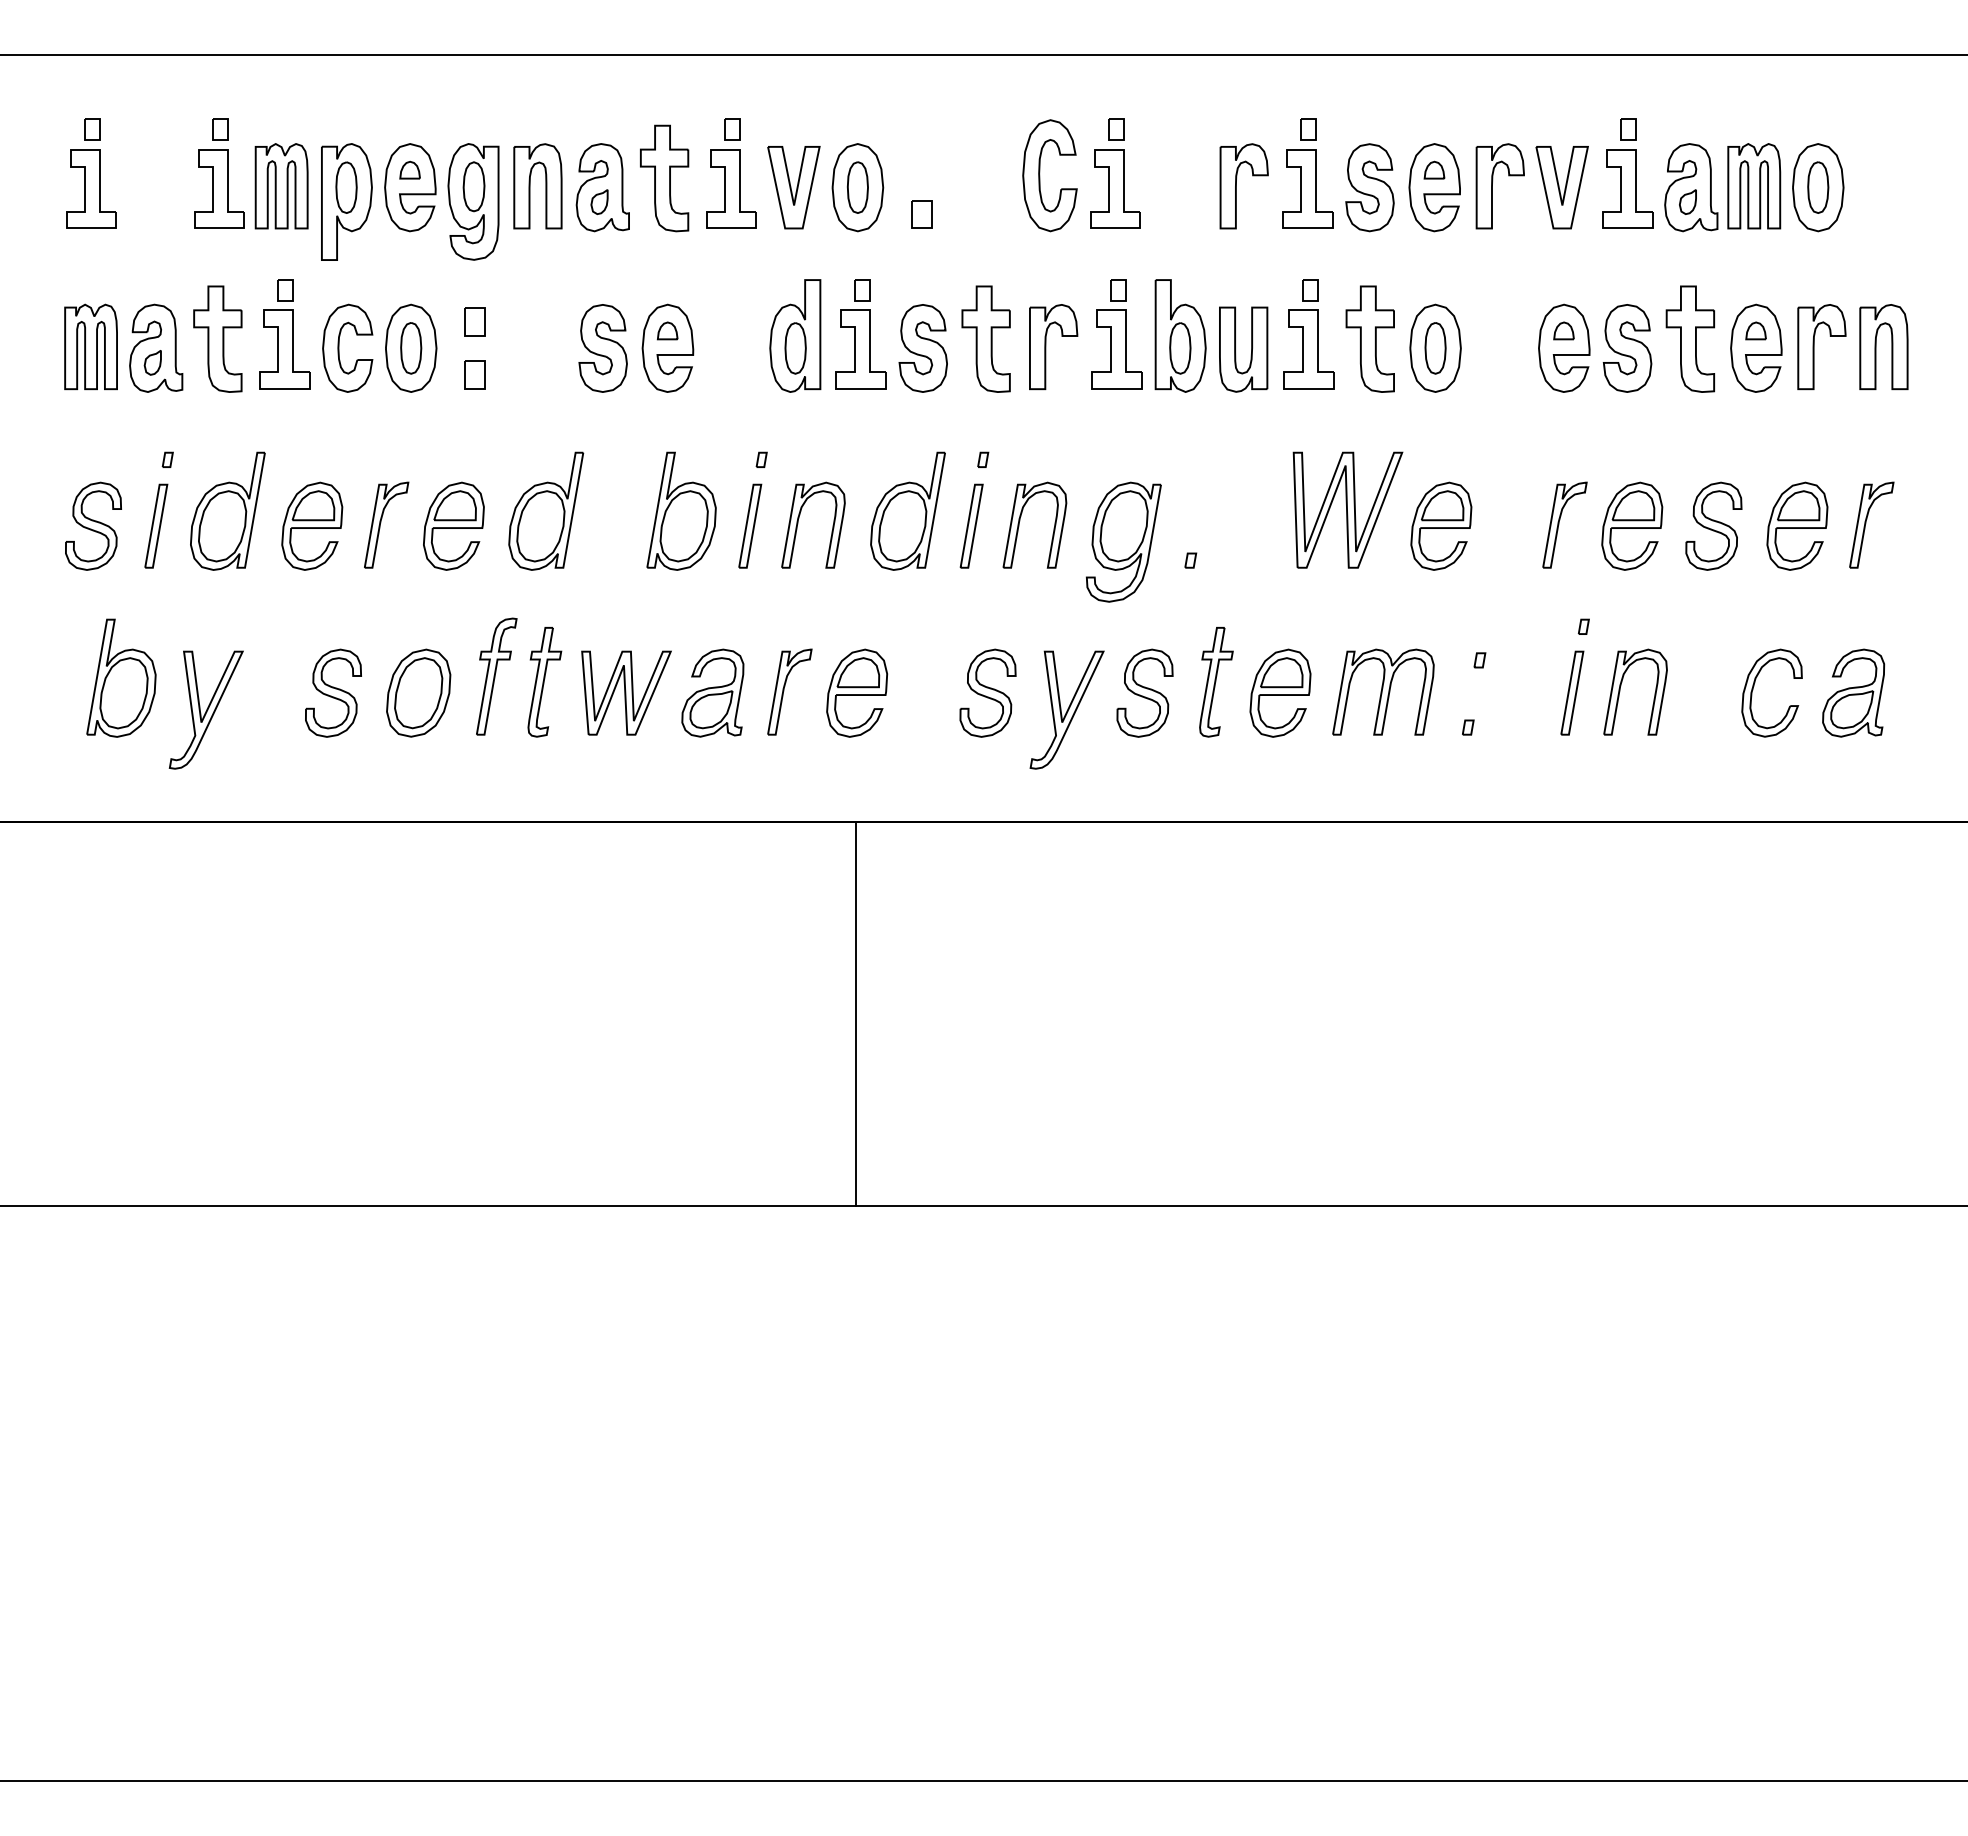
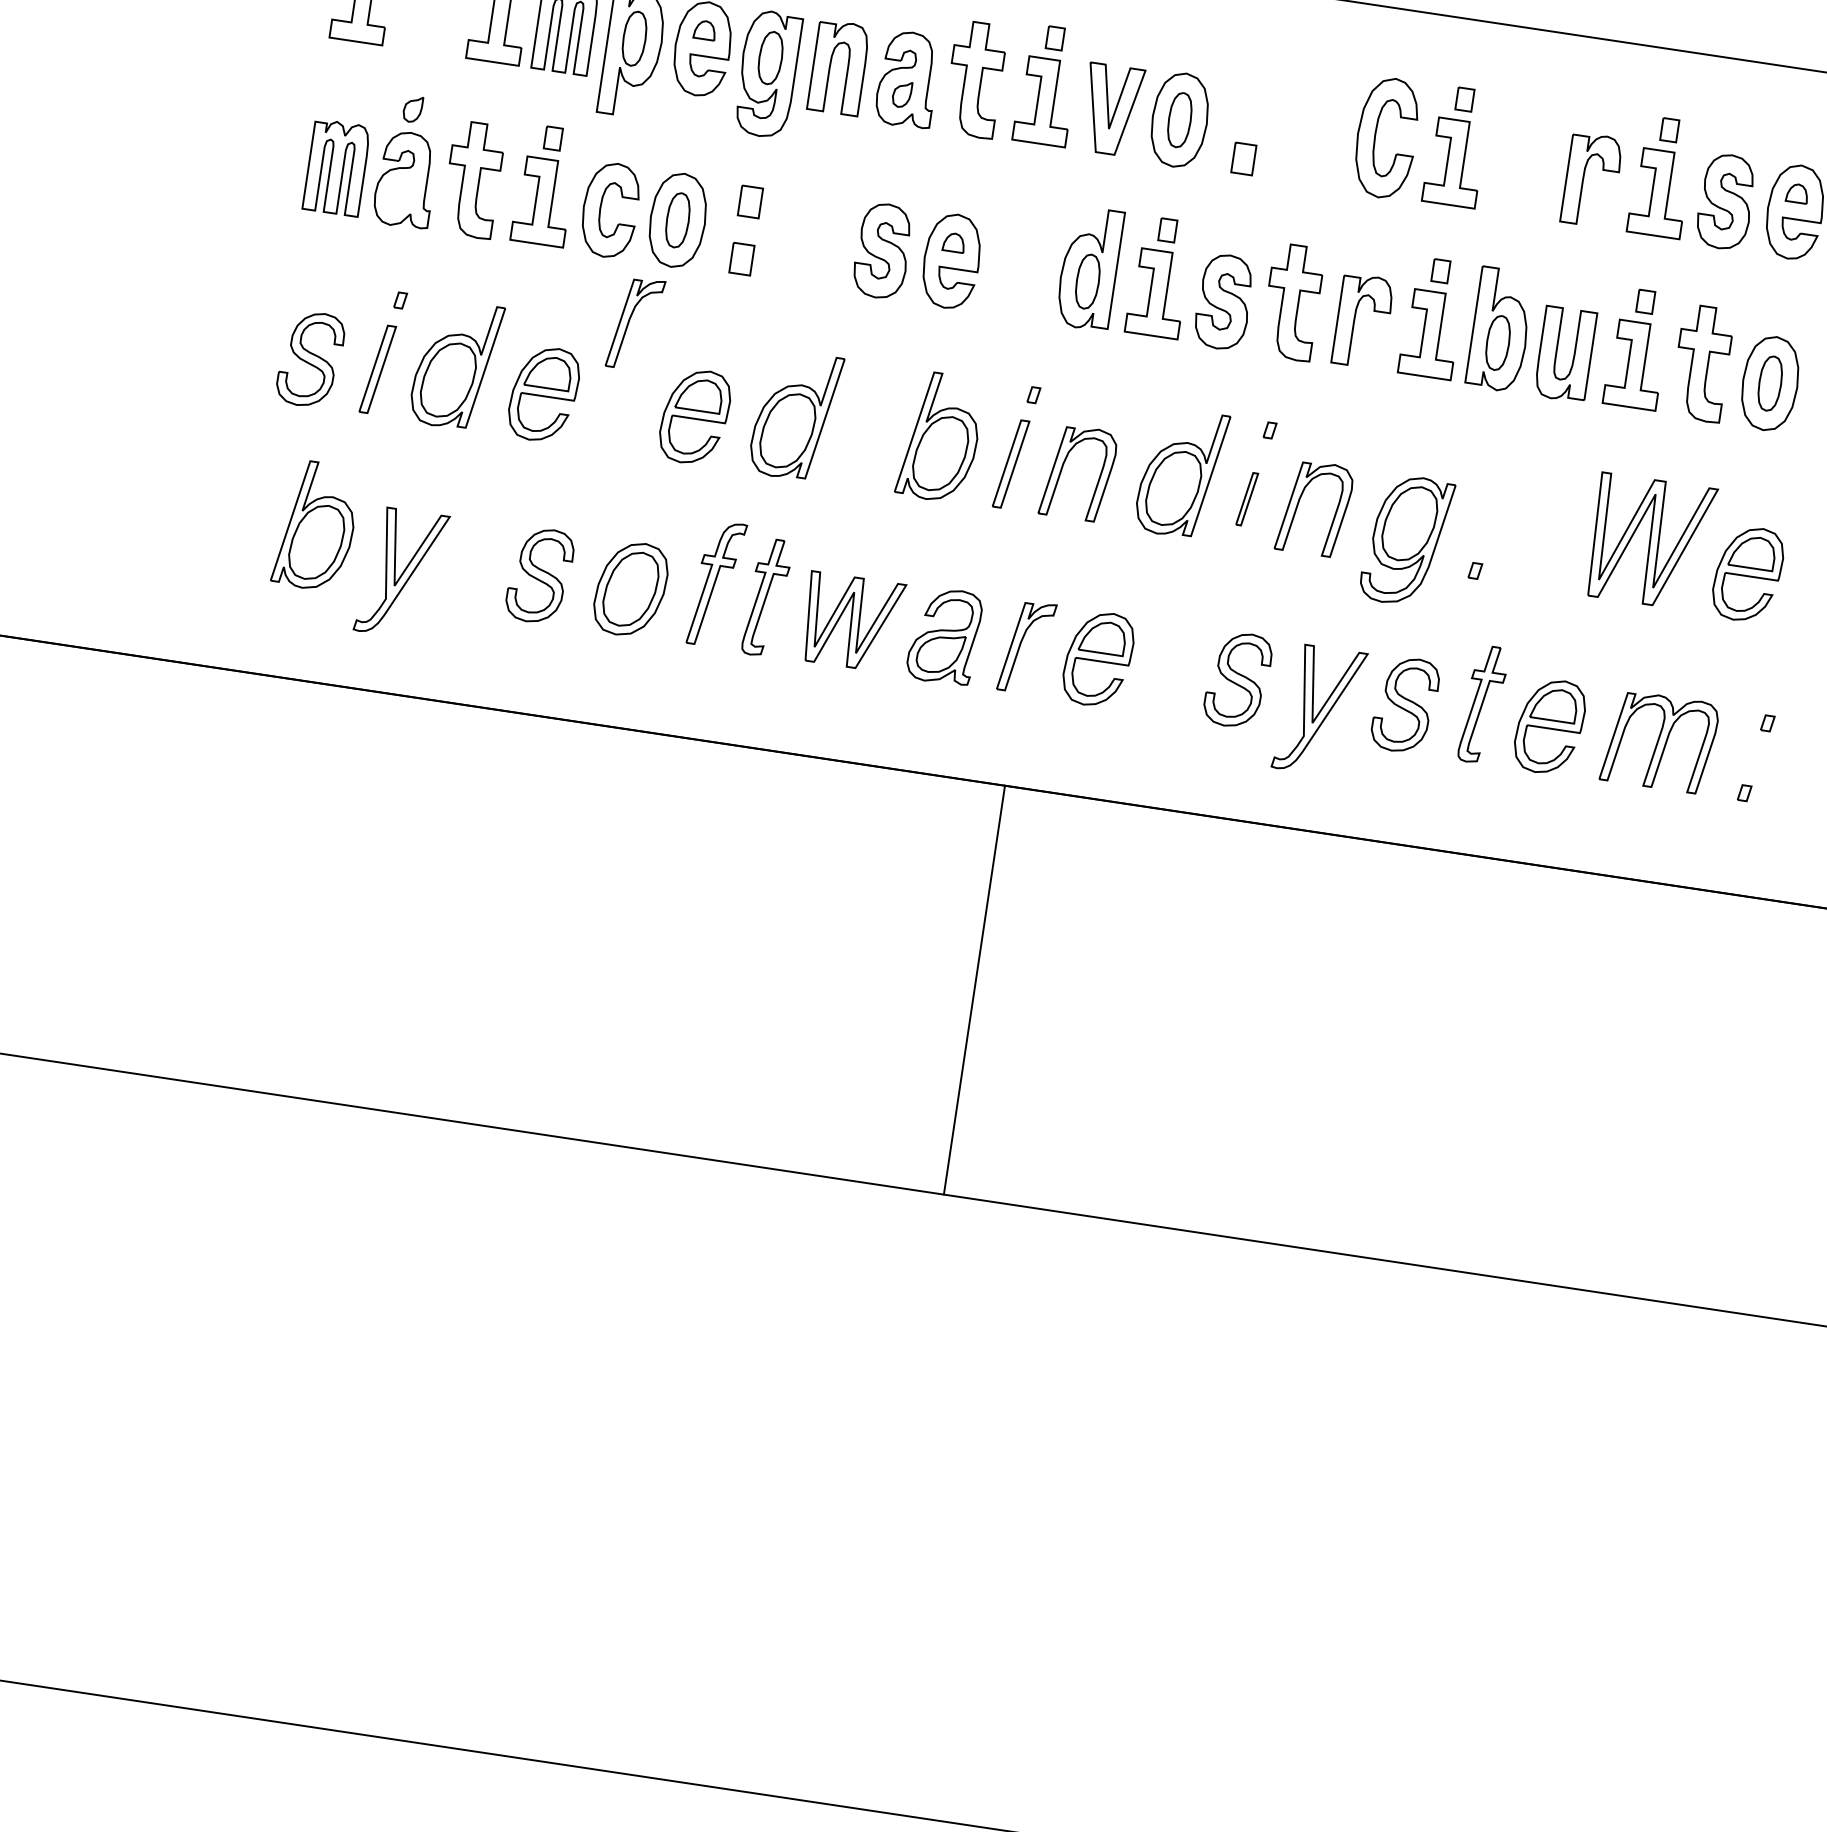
part: (152, 362) -> (412, 108), moved
part: (386, 524) -> (635, 323), moved
part: (971, 525) -> (1247, 498), size x0.6
line: (855, 1013) -> (974, 989), moved

